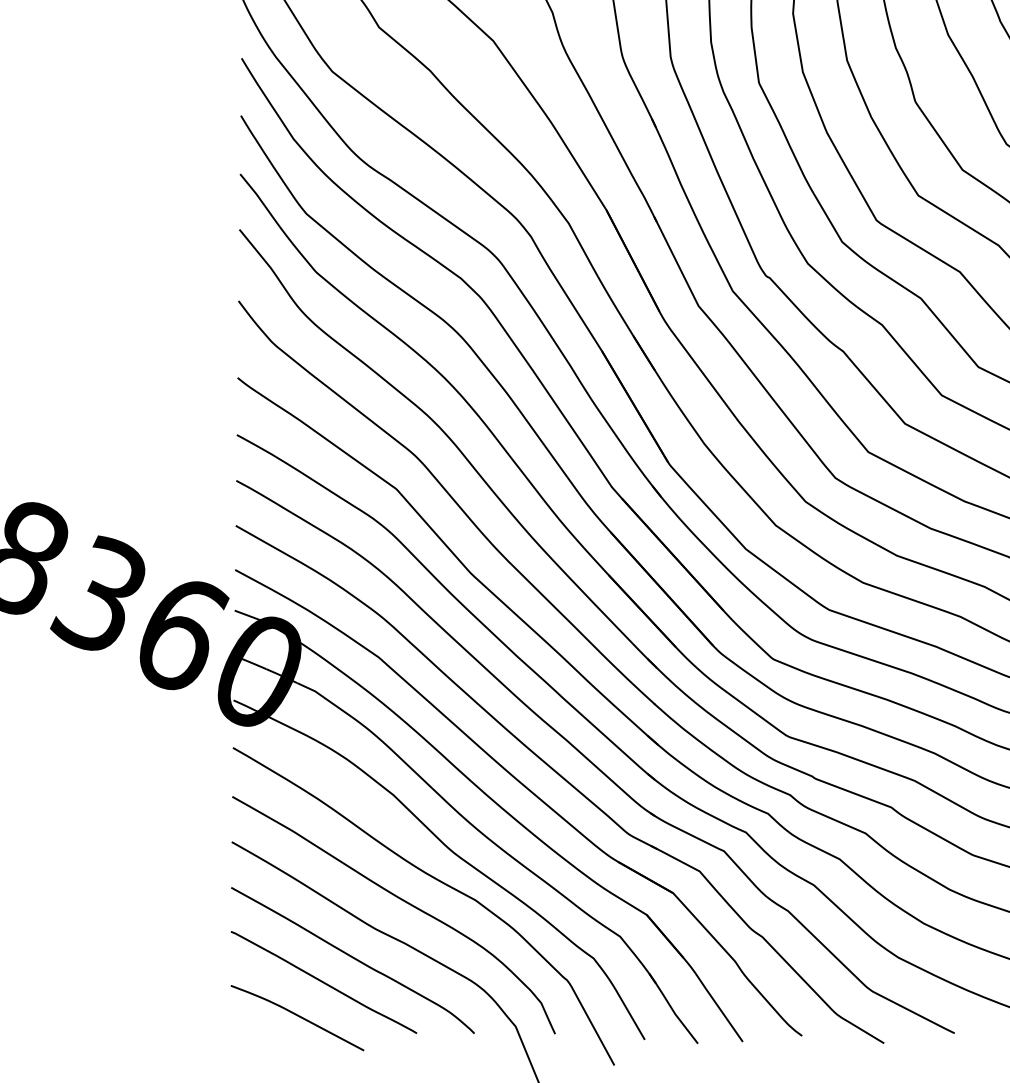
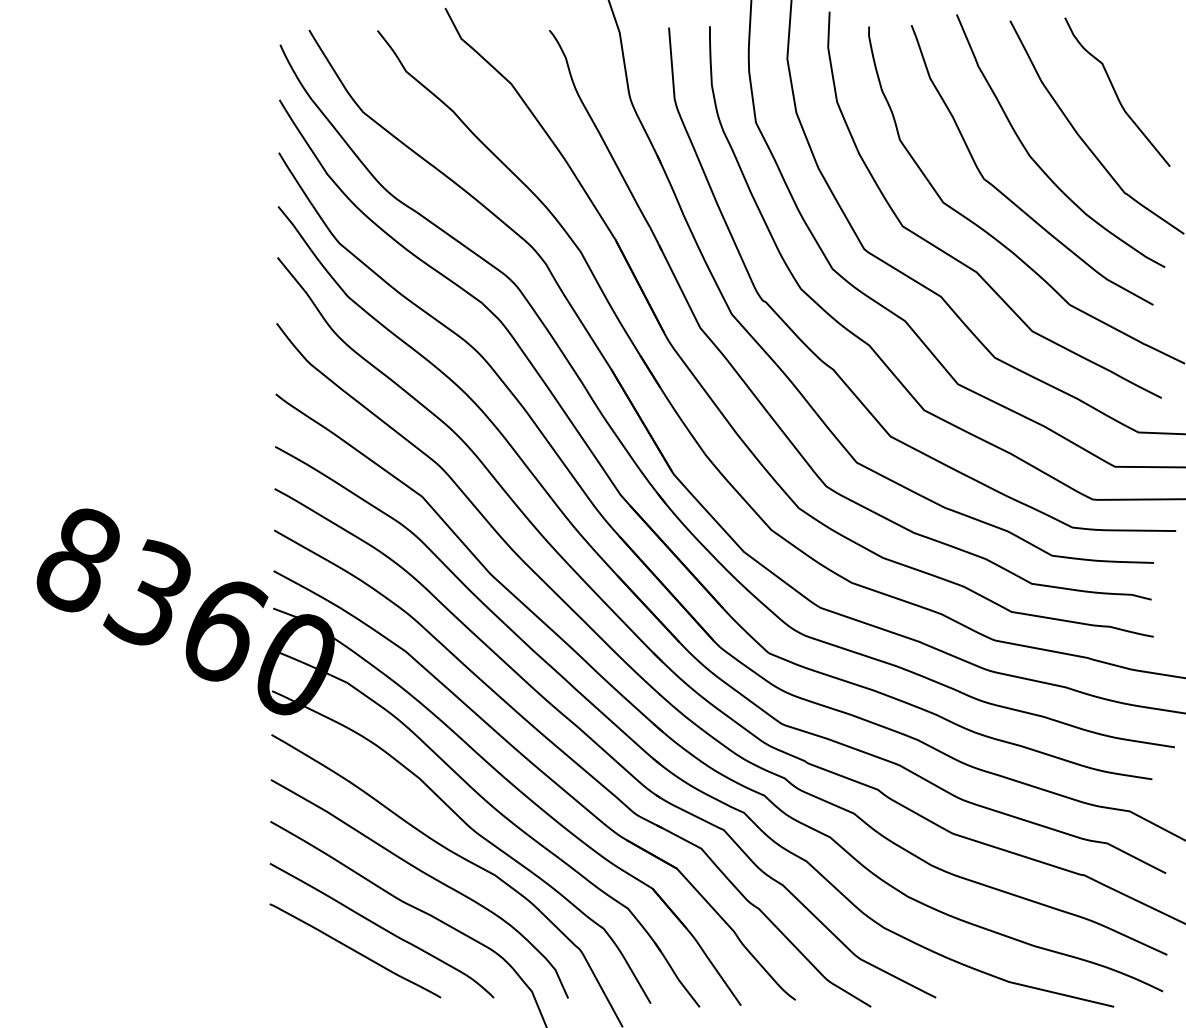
curve: (298, 1016) -> (331, 982), removed

